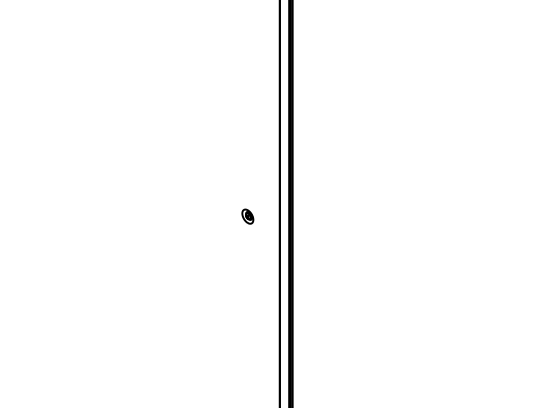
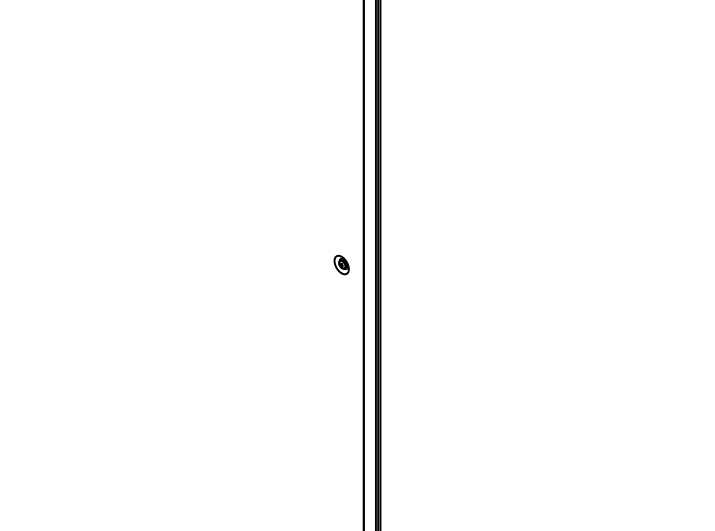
part: (247, 216) -> (341, 264), moved

